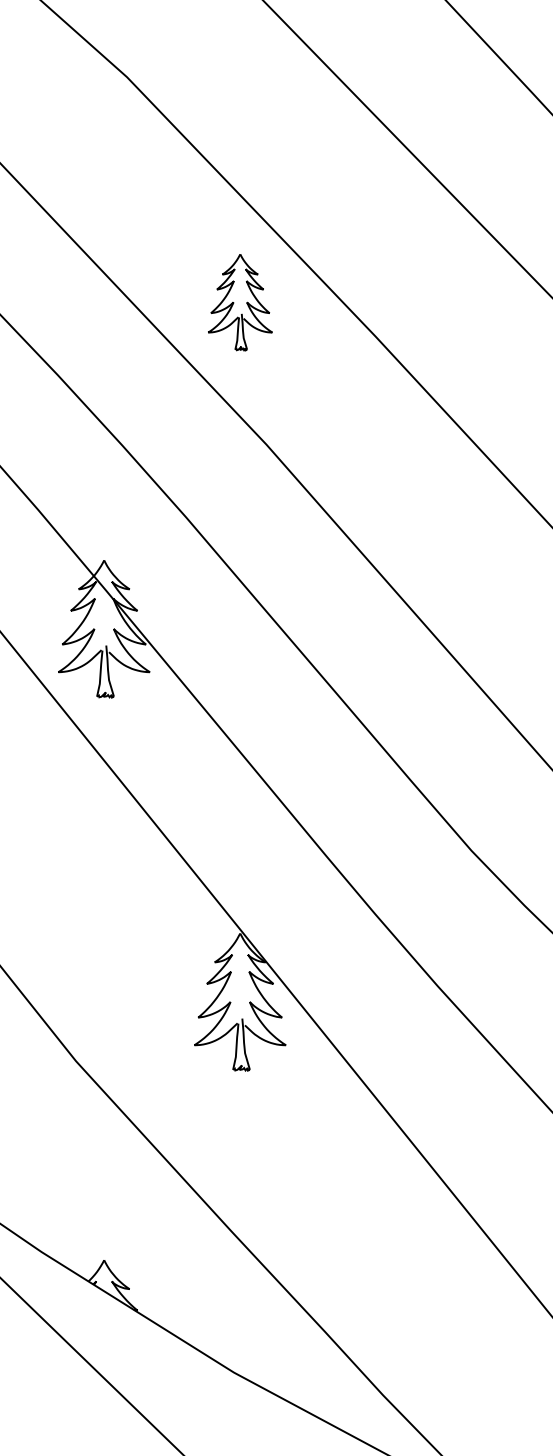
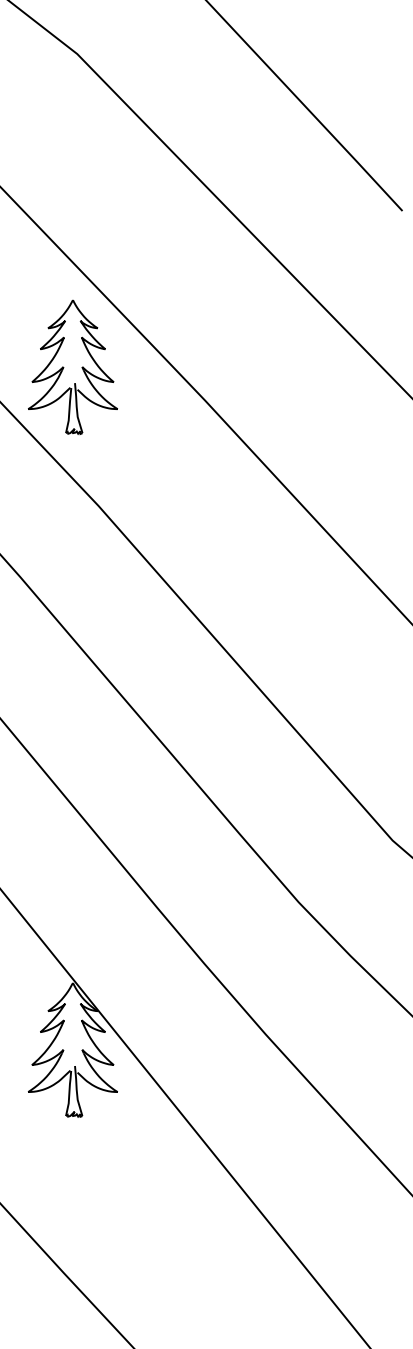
part: (240, 302) -> (73, 367), size x1.43

